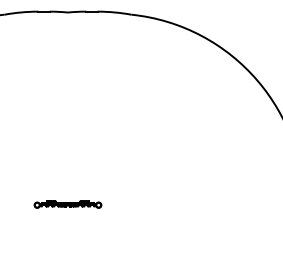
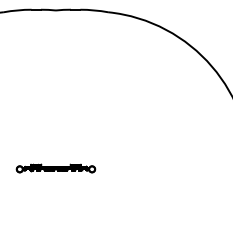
part: (67, 204) -> (55, 168), size x1.43

